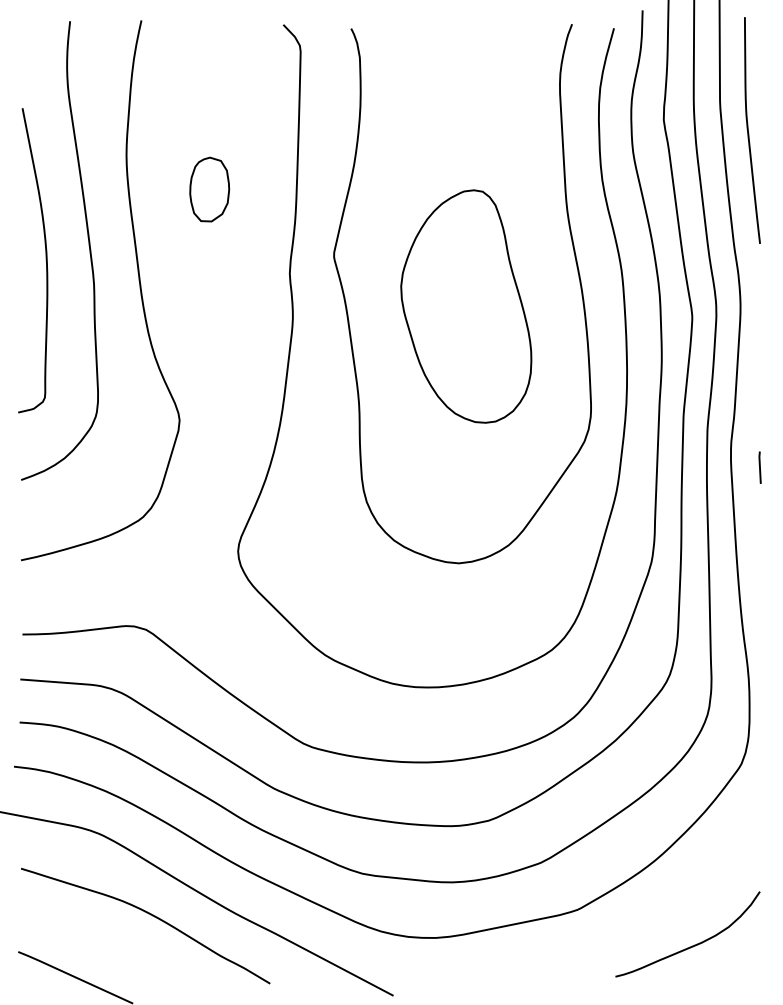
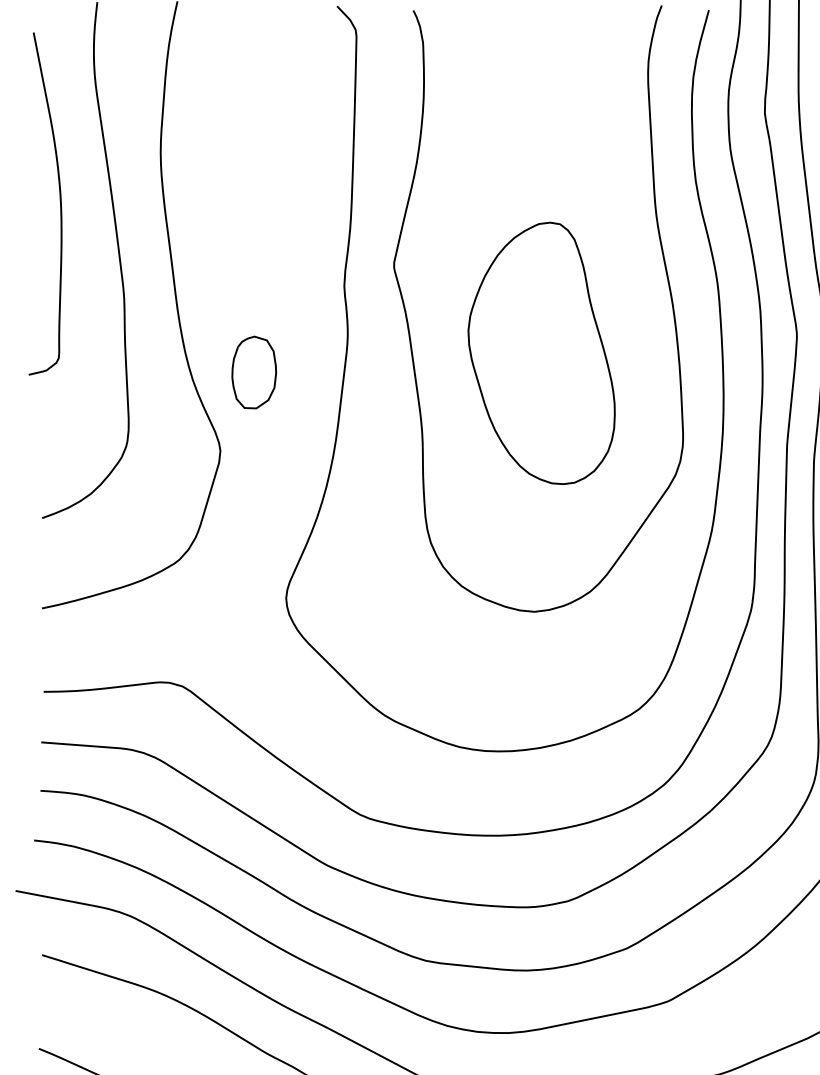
part: (209, 189) -> (254, 372), moved
curve: (45, 260) -> (59, 203), moved
part: (466, 306) -> (541, 353), moved

